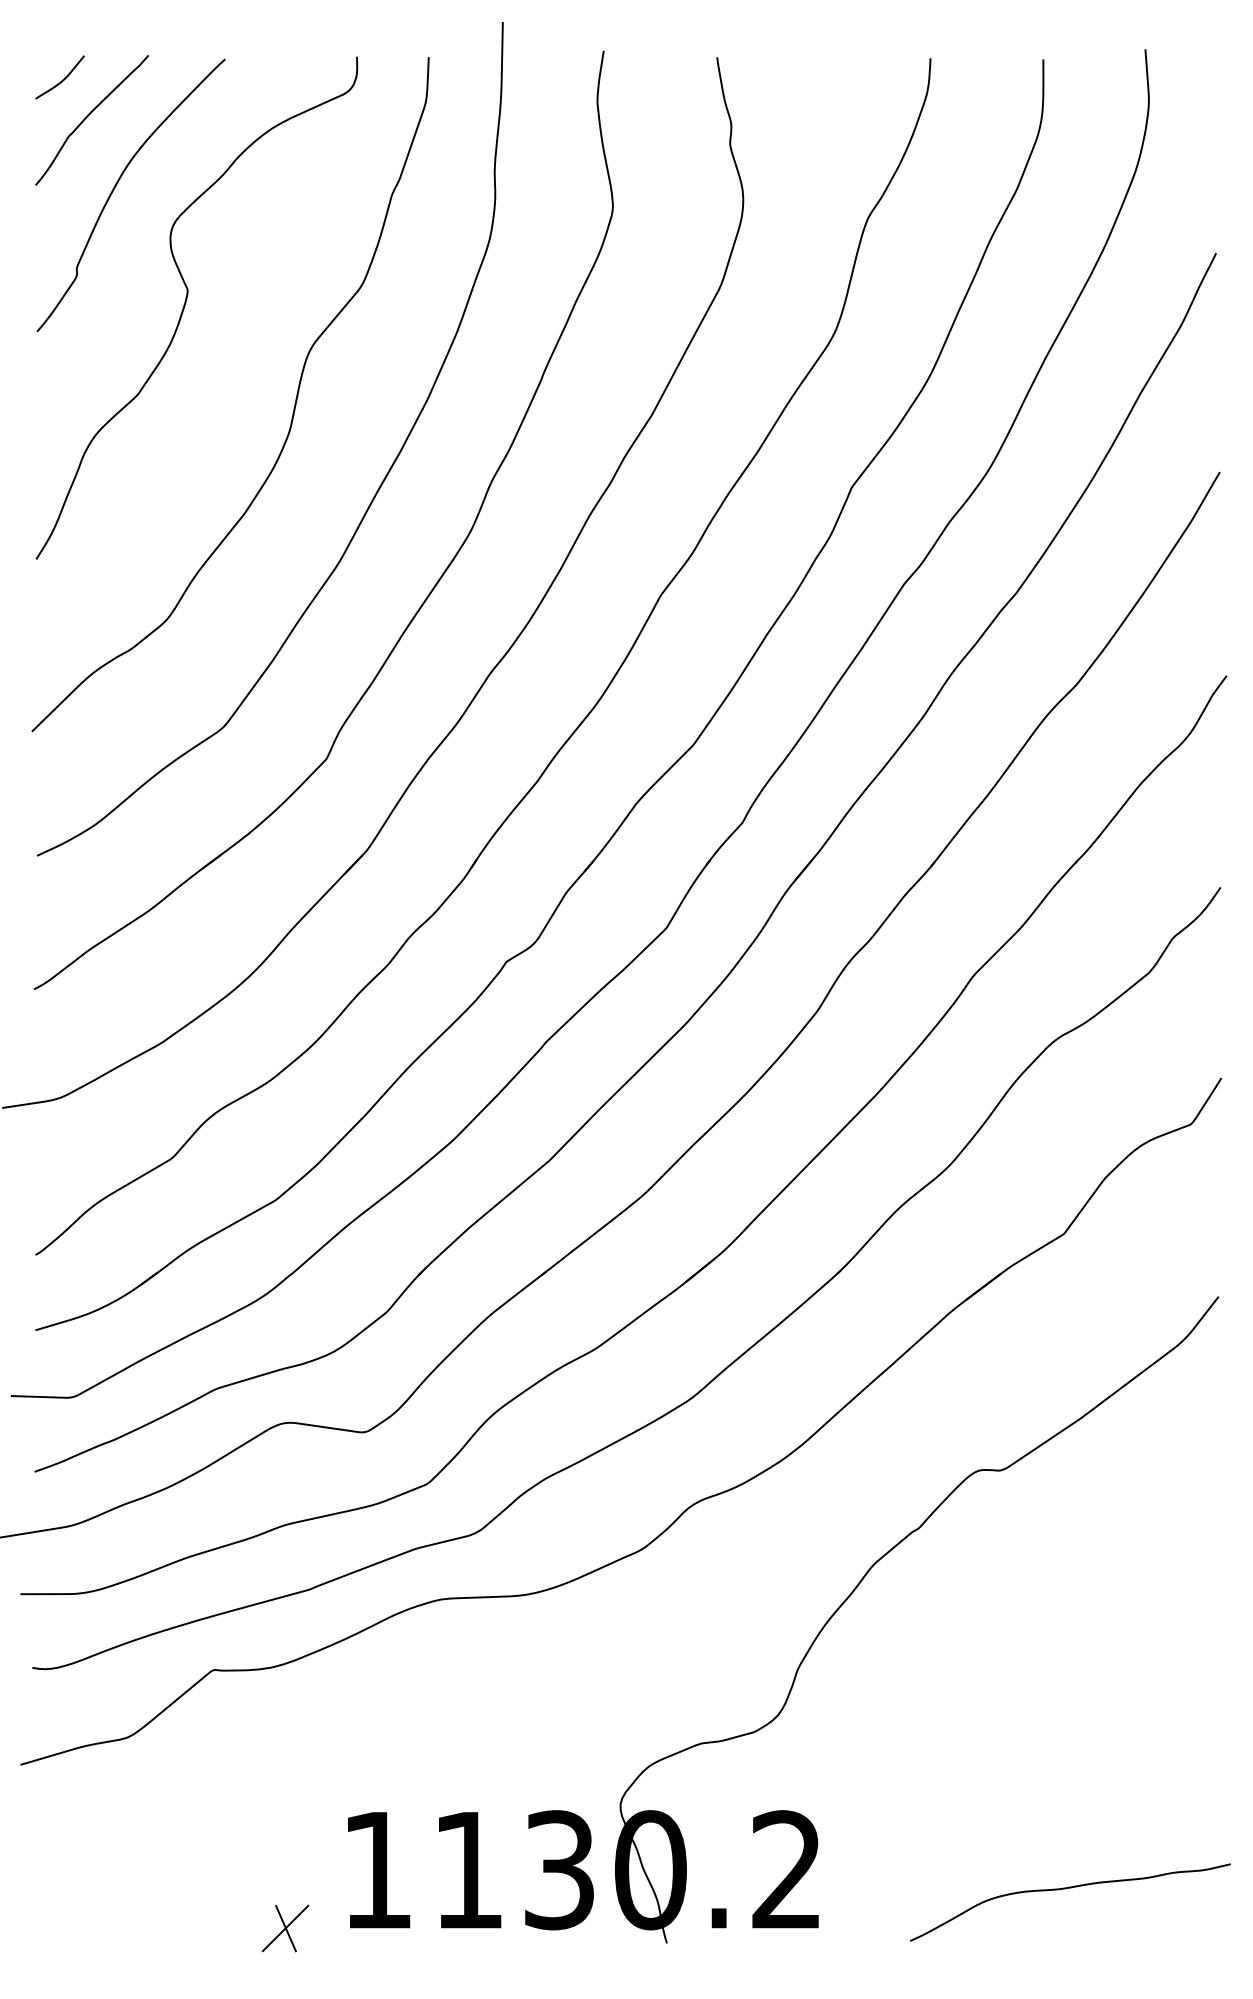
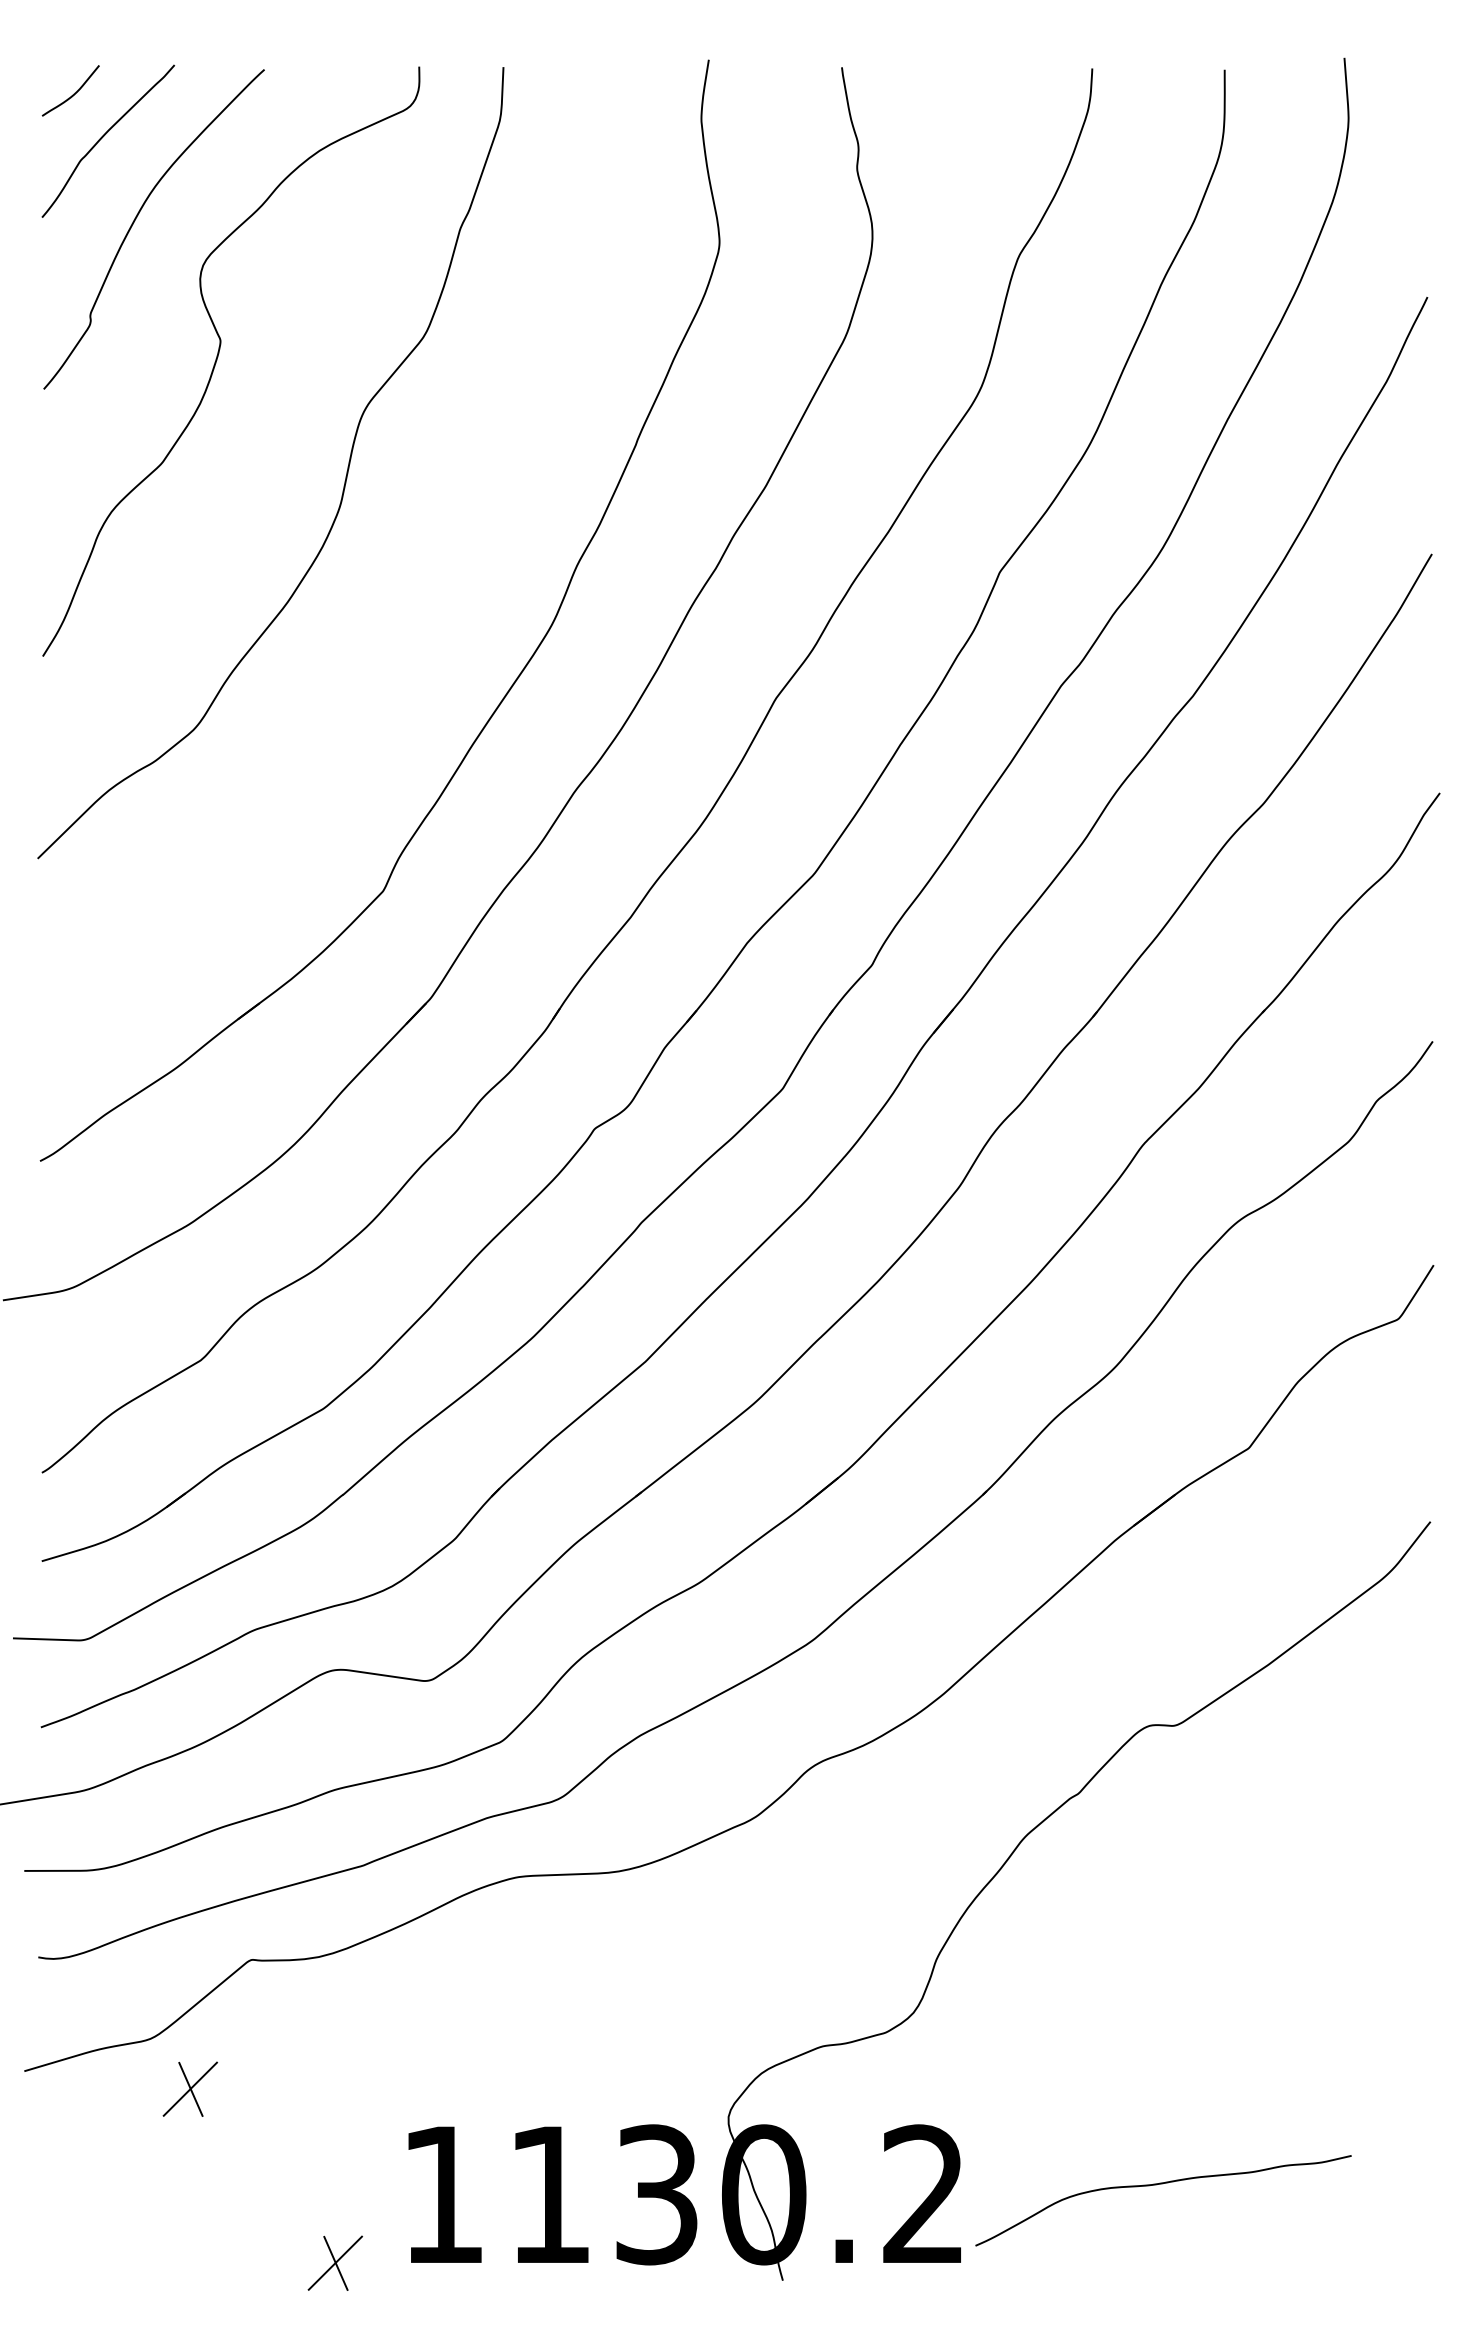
curve: (375, 493) -> (440, 579), removed
part: (161, 1779) -> (189, 2088), added
curve: (1069, 1888) -> (1162, 2184), moved

